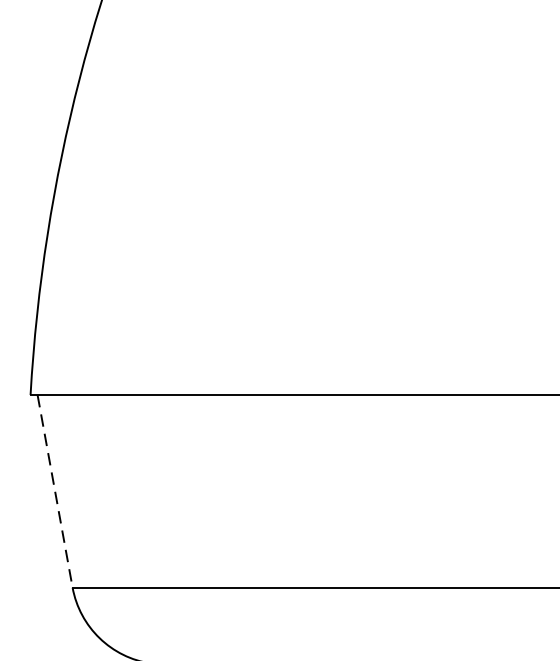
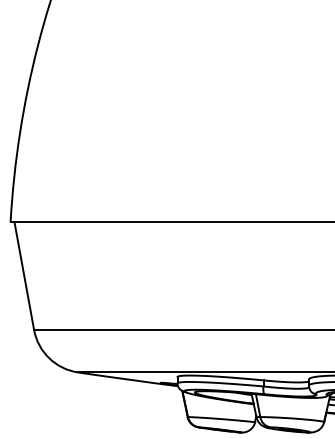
line: (55, 492) -> (24, 276), dashed -> solid

